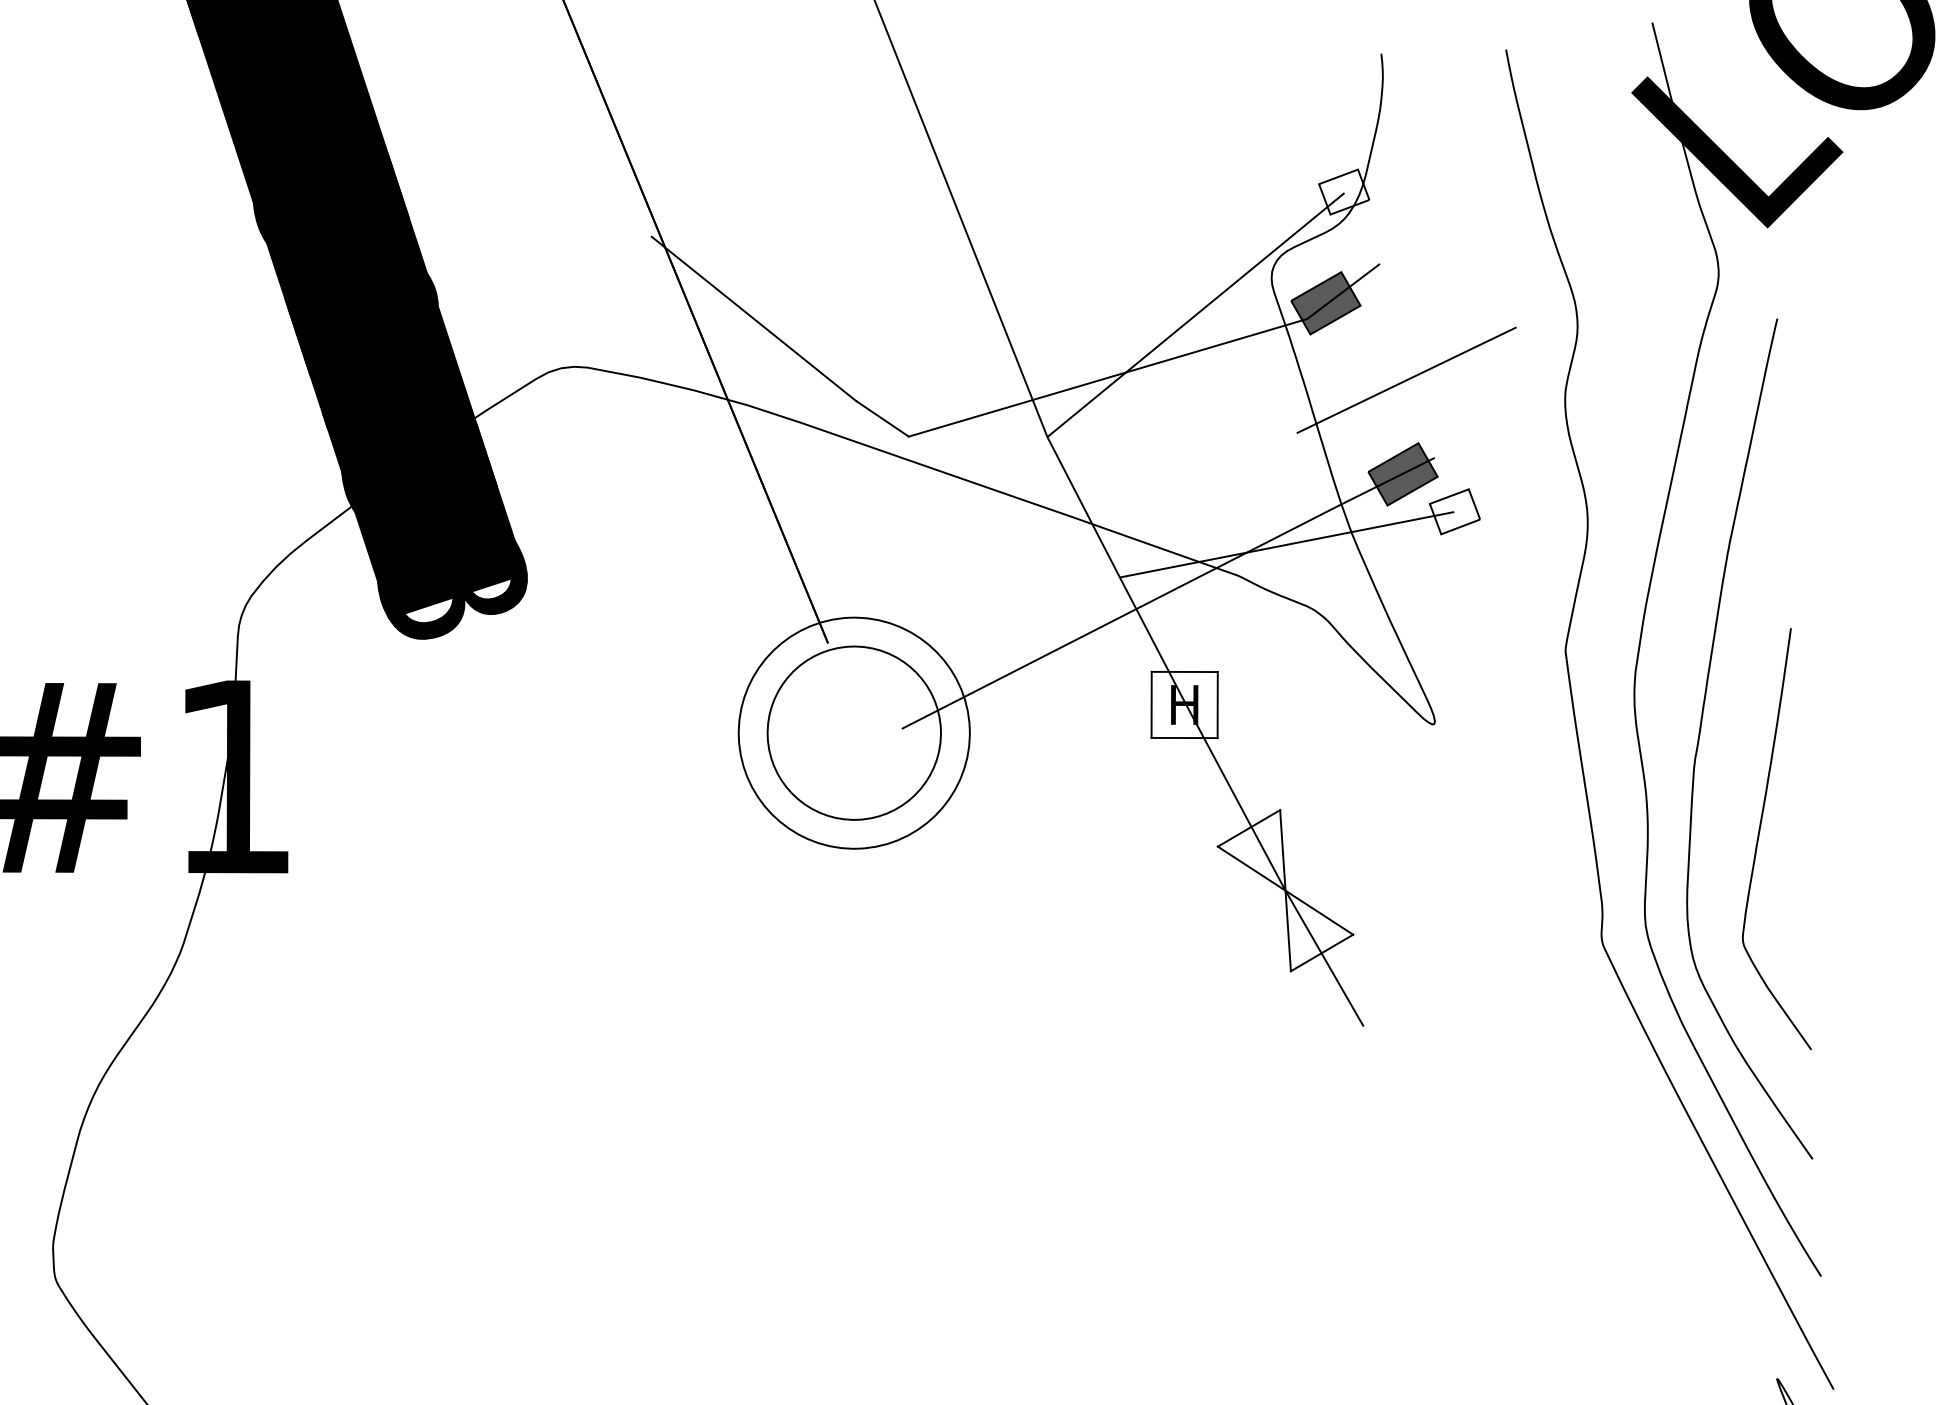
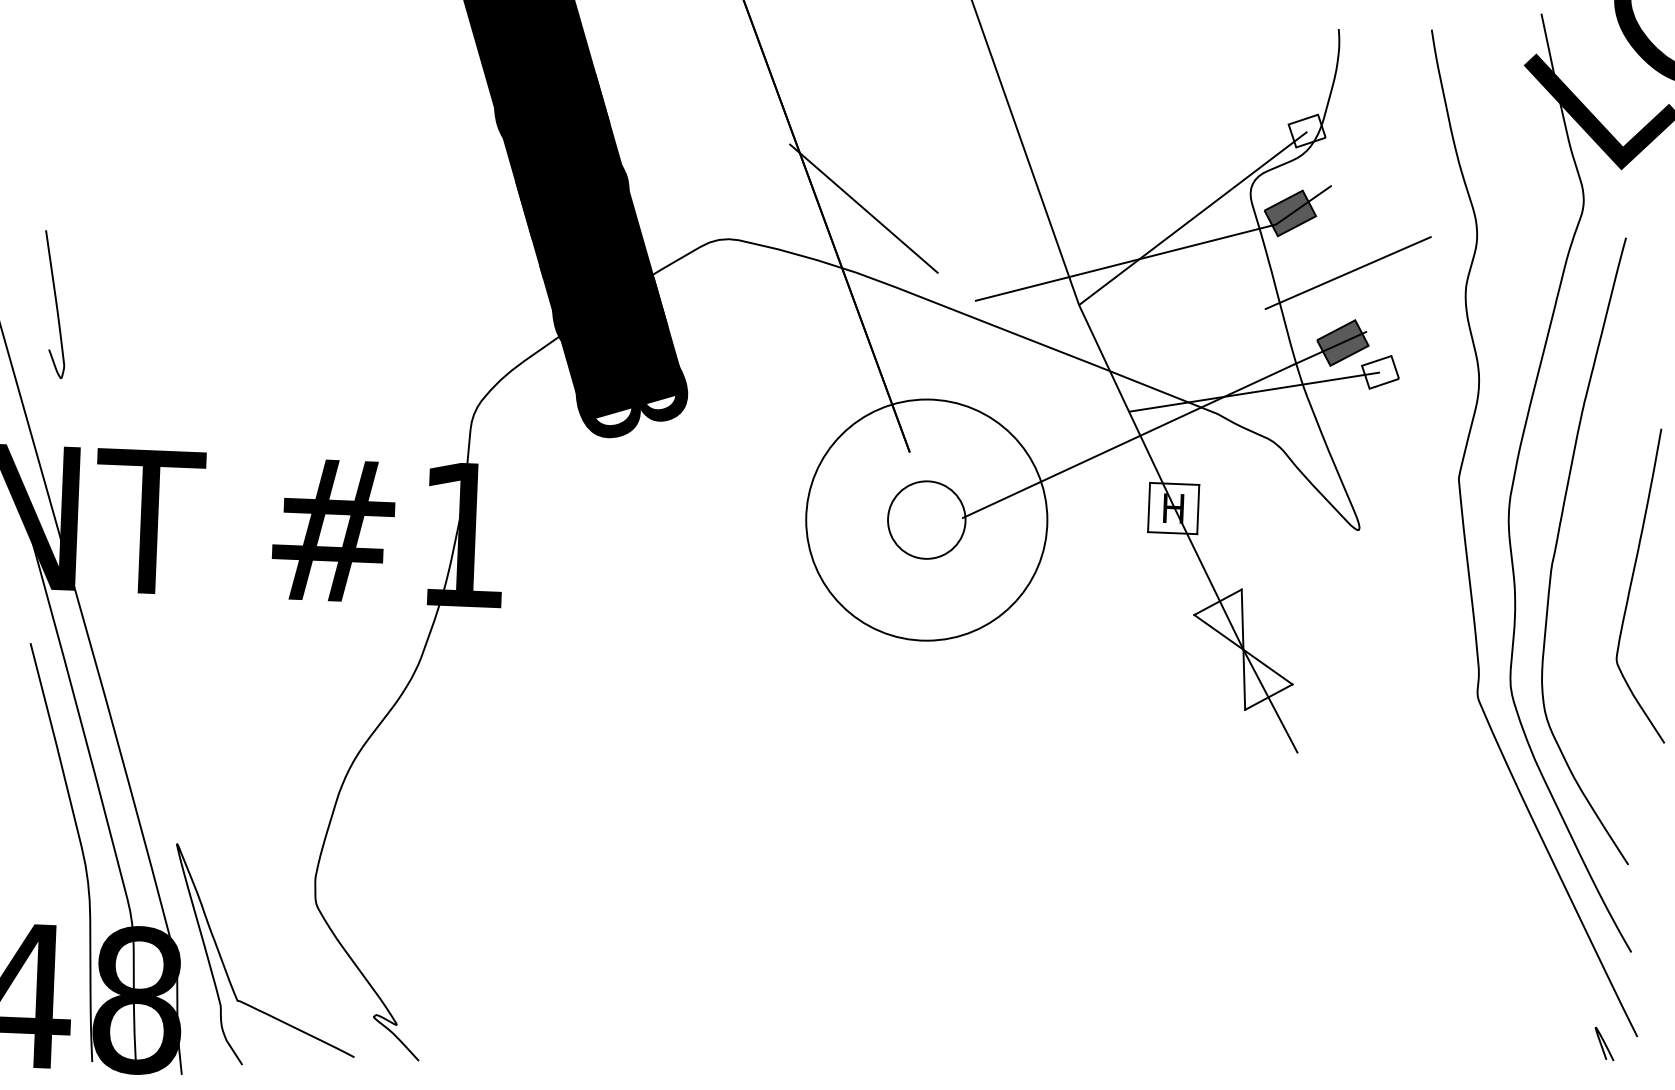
line: (882, 418) -> (956, 286), removed
circle: (853, 732) -> (926, 519), size x0.6
circle: (853, 732) -> (926, 519), size x1.4
curve: (1760, 835) -> (1632, 582), moved

